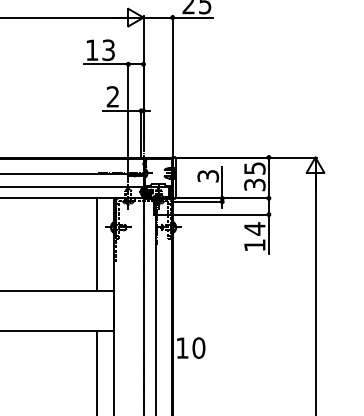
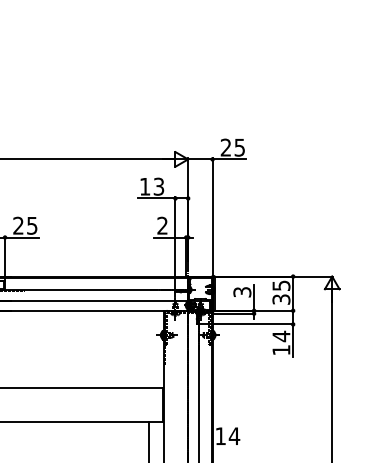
line: (97, 244) -> (149, 349), removed
text: (198, 348) -> (234, 436), 10 -> 14

